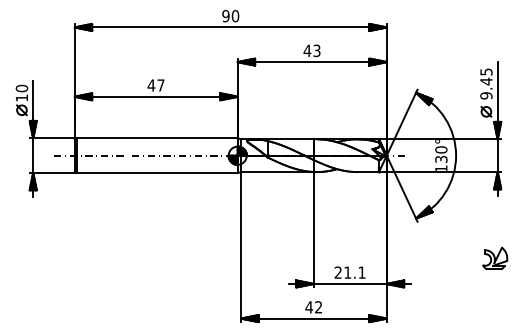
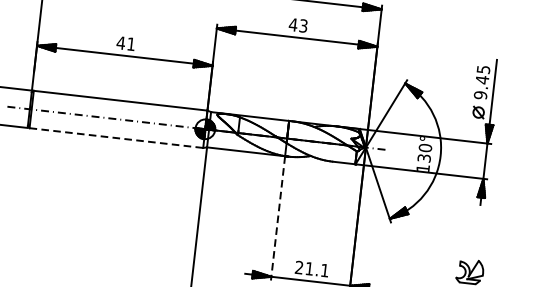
text: (160, 85) -> (130, 44), 47 -> 41
line: (157, 173) -> (116, 138), solid -> dashed
line: (313, 229) -> (277, 218), solid -> dashed

